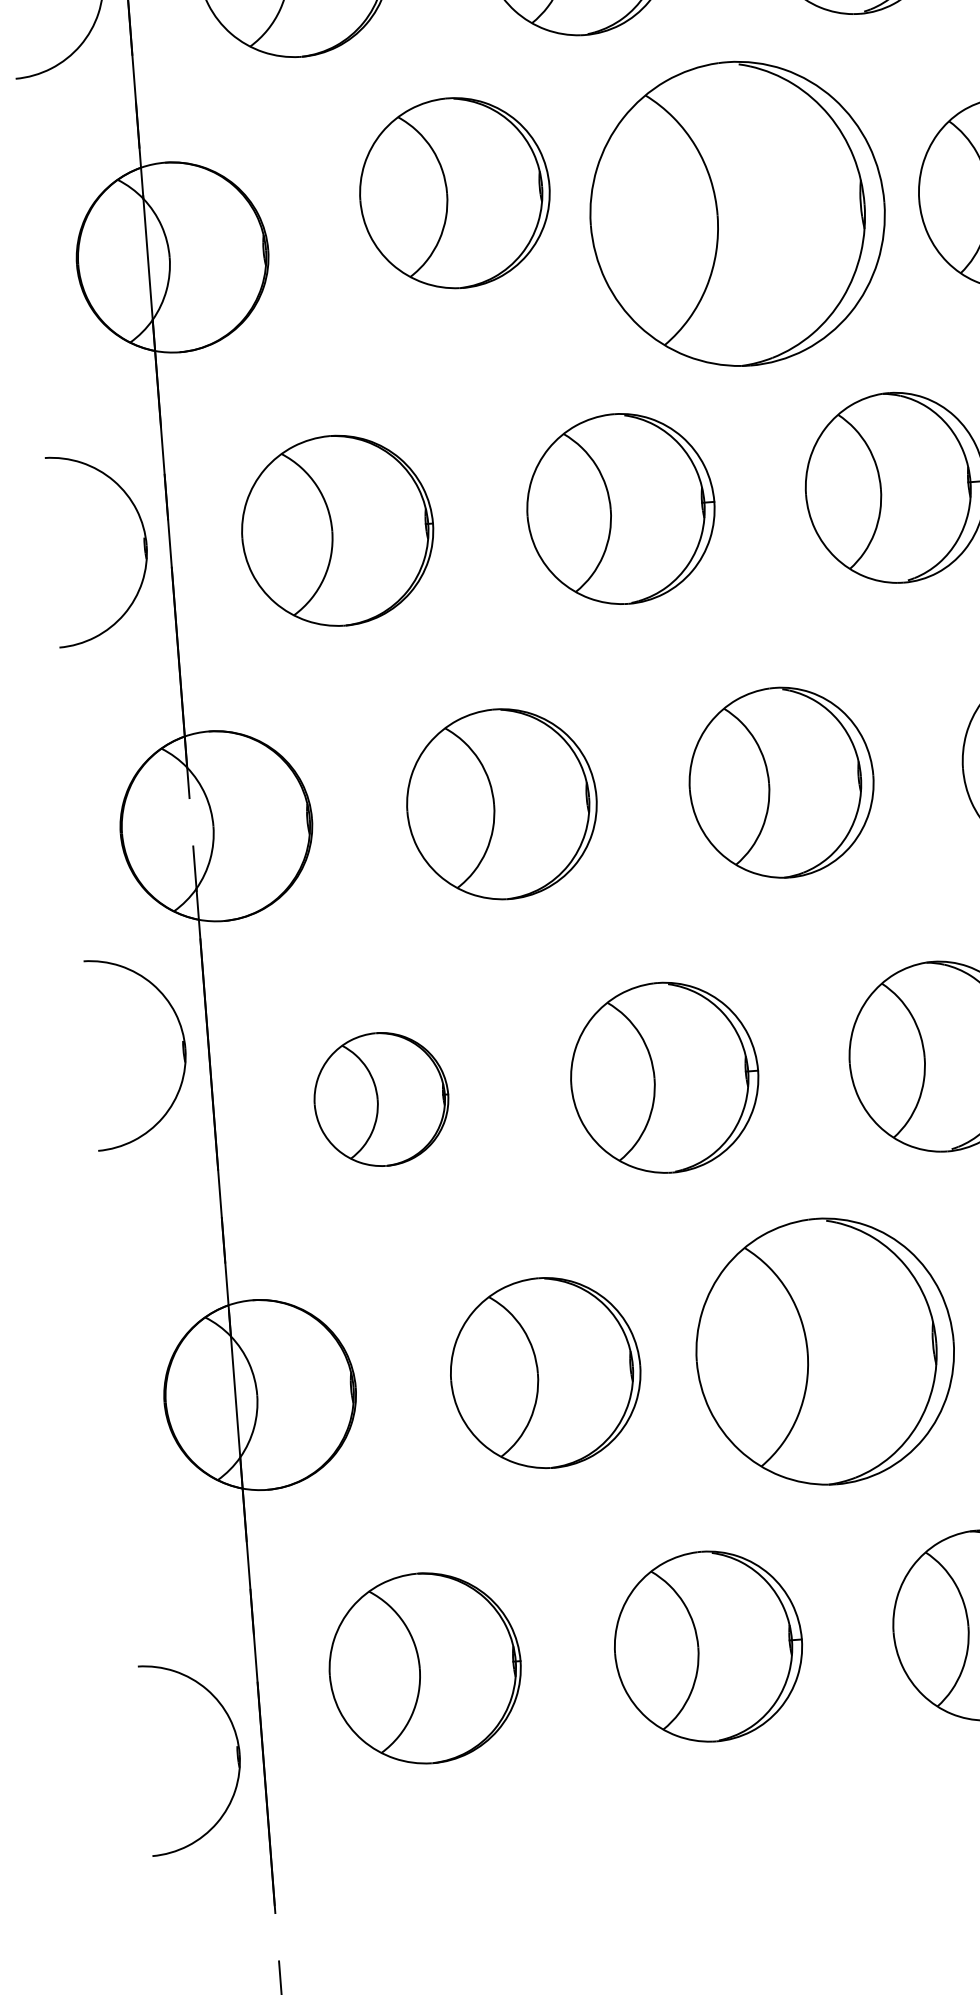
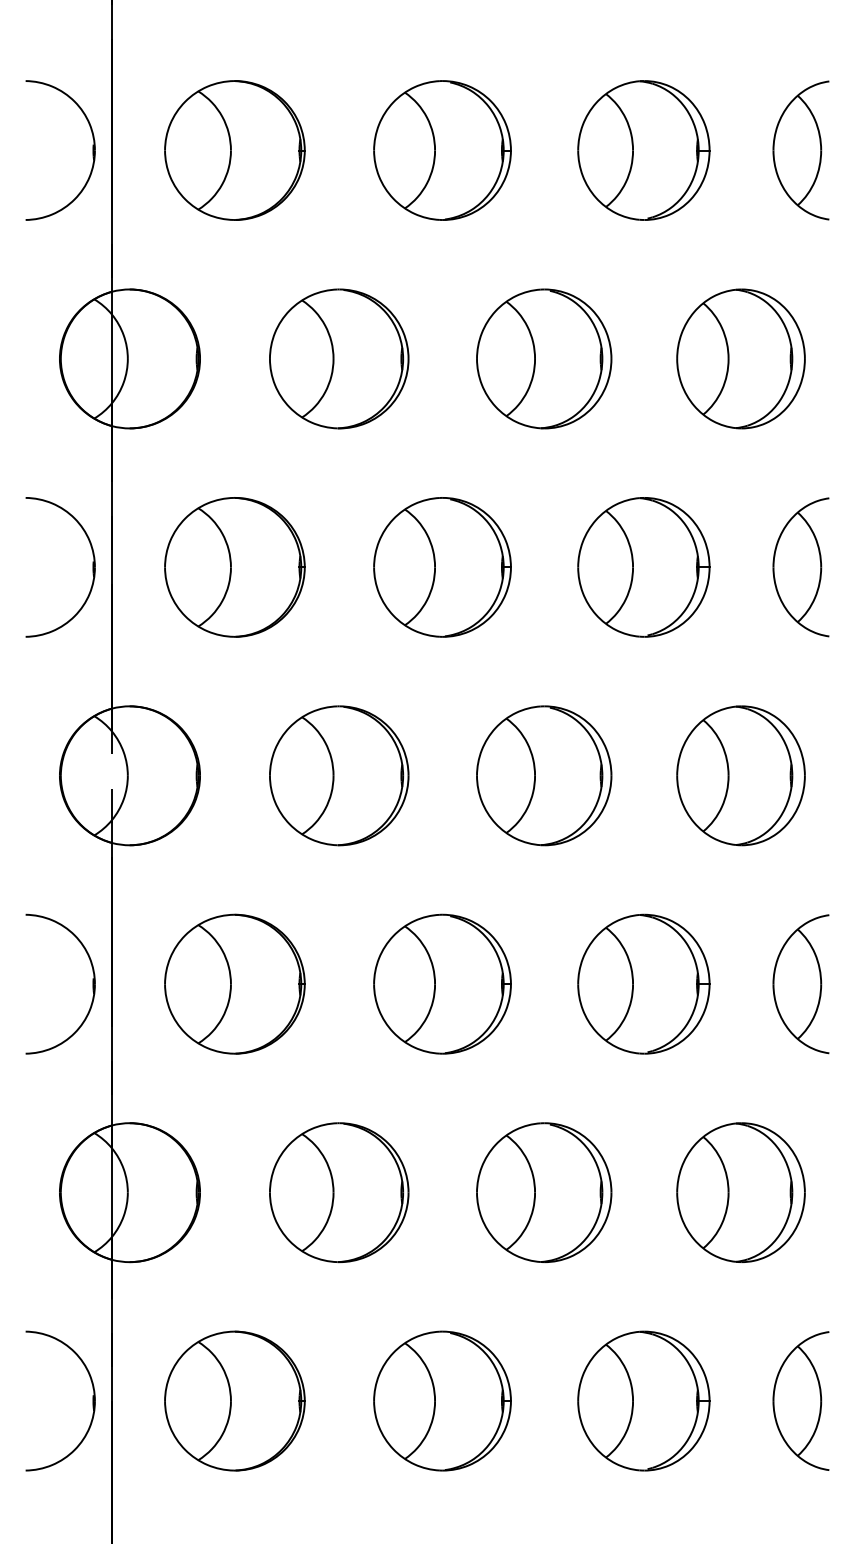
part: (455, 192) -> (339, 358), moved
part: (738, 213) -> (544, 358), size x0.62
part: (182, 1048) -> (92, 983), moved
part: (380, 1098) -> (234, 983), size x1.43
part: (825, 1351) -> (544, 1192), size x0.71
part: (236, 1753) -> (92, 1400), moved

